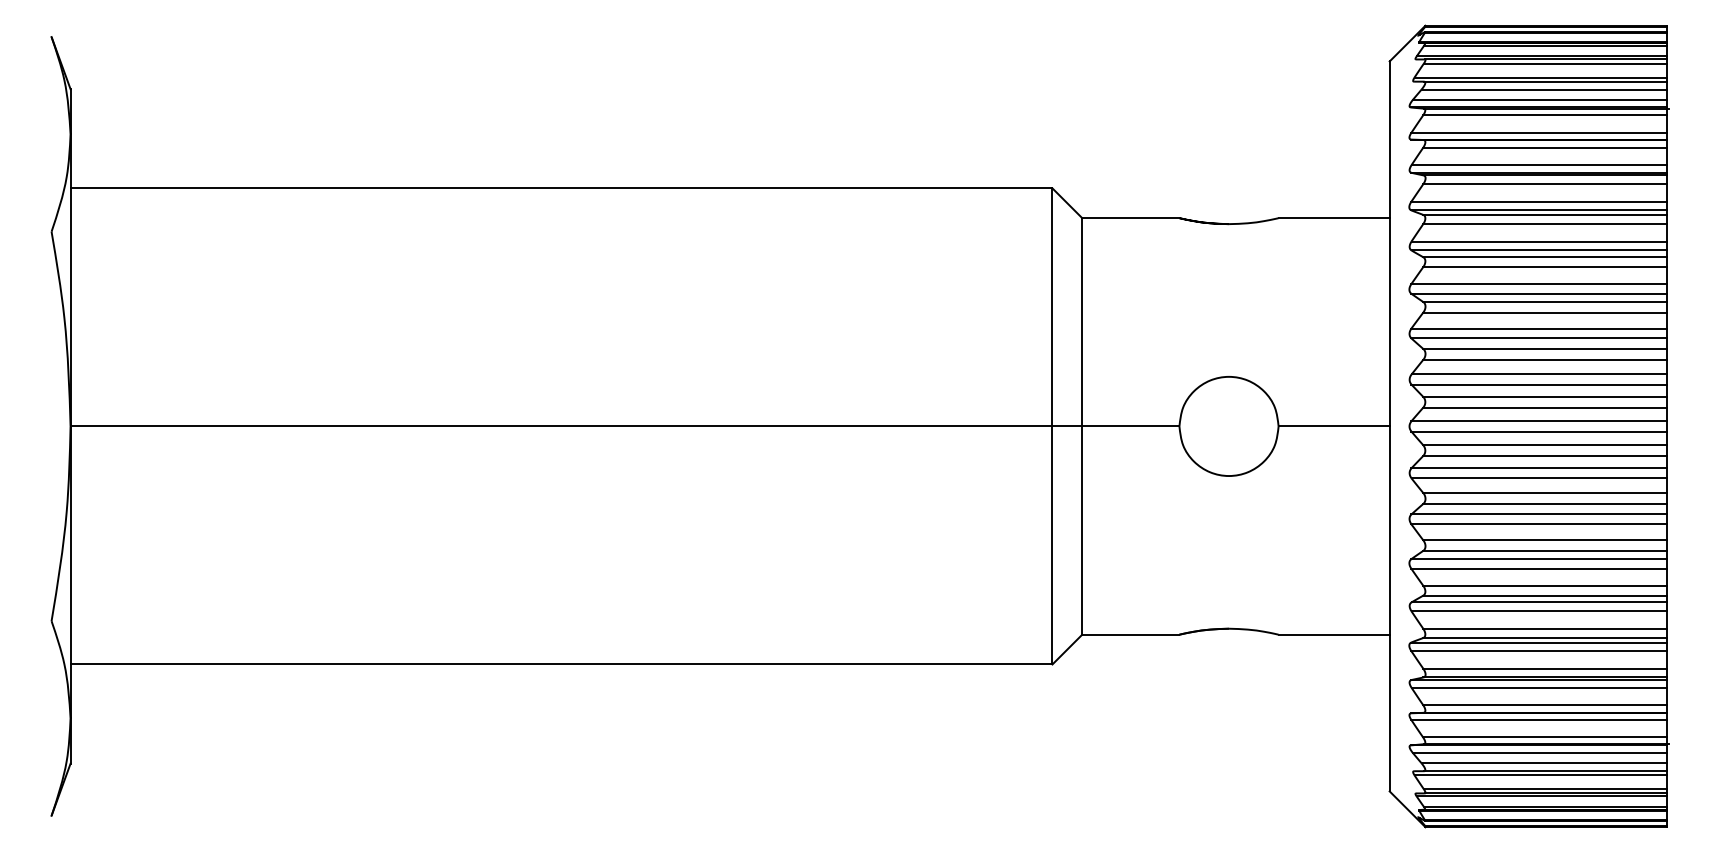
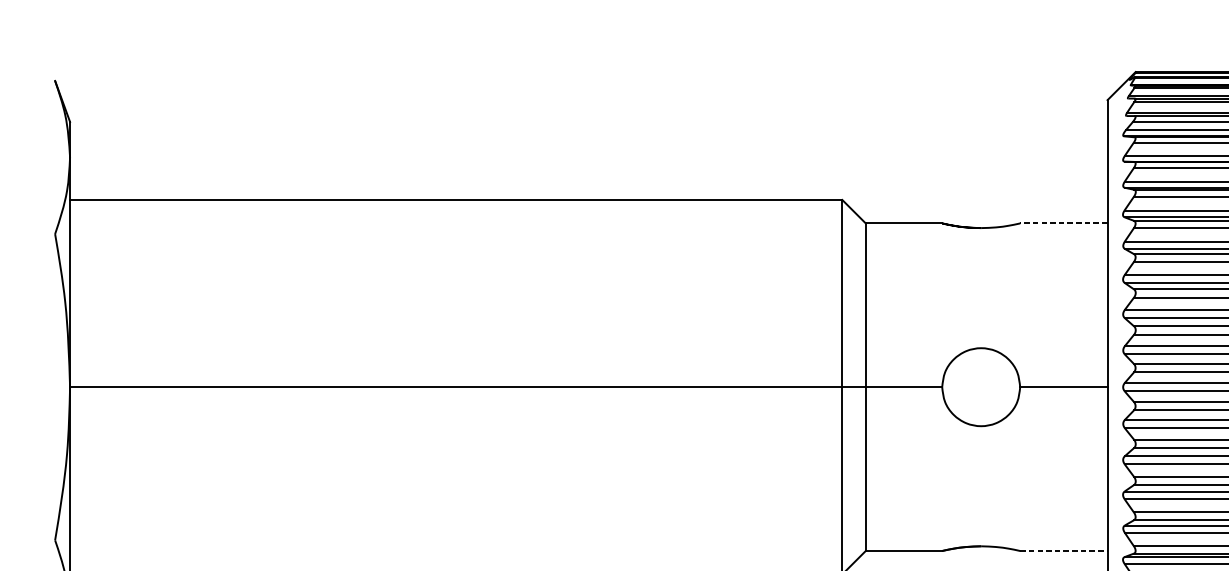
line: (1334, 218) -> (1064, 223), solid -> dashed
line: (1334, 634) -> (1064, 550), solid -> dashed

